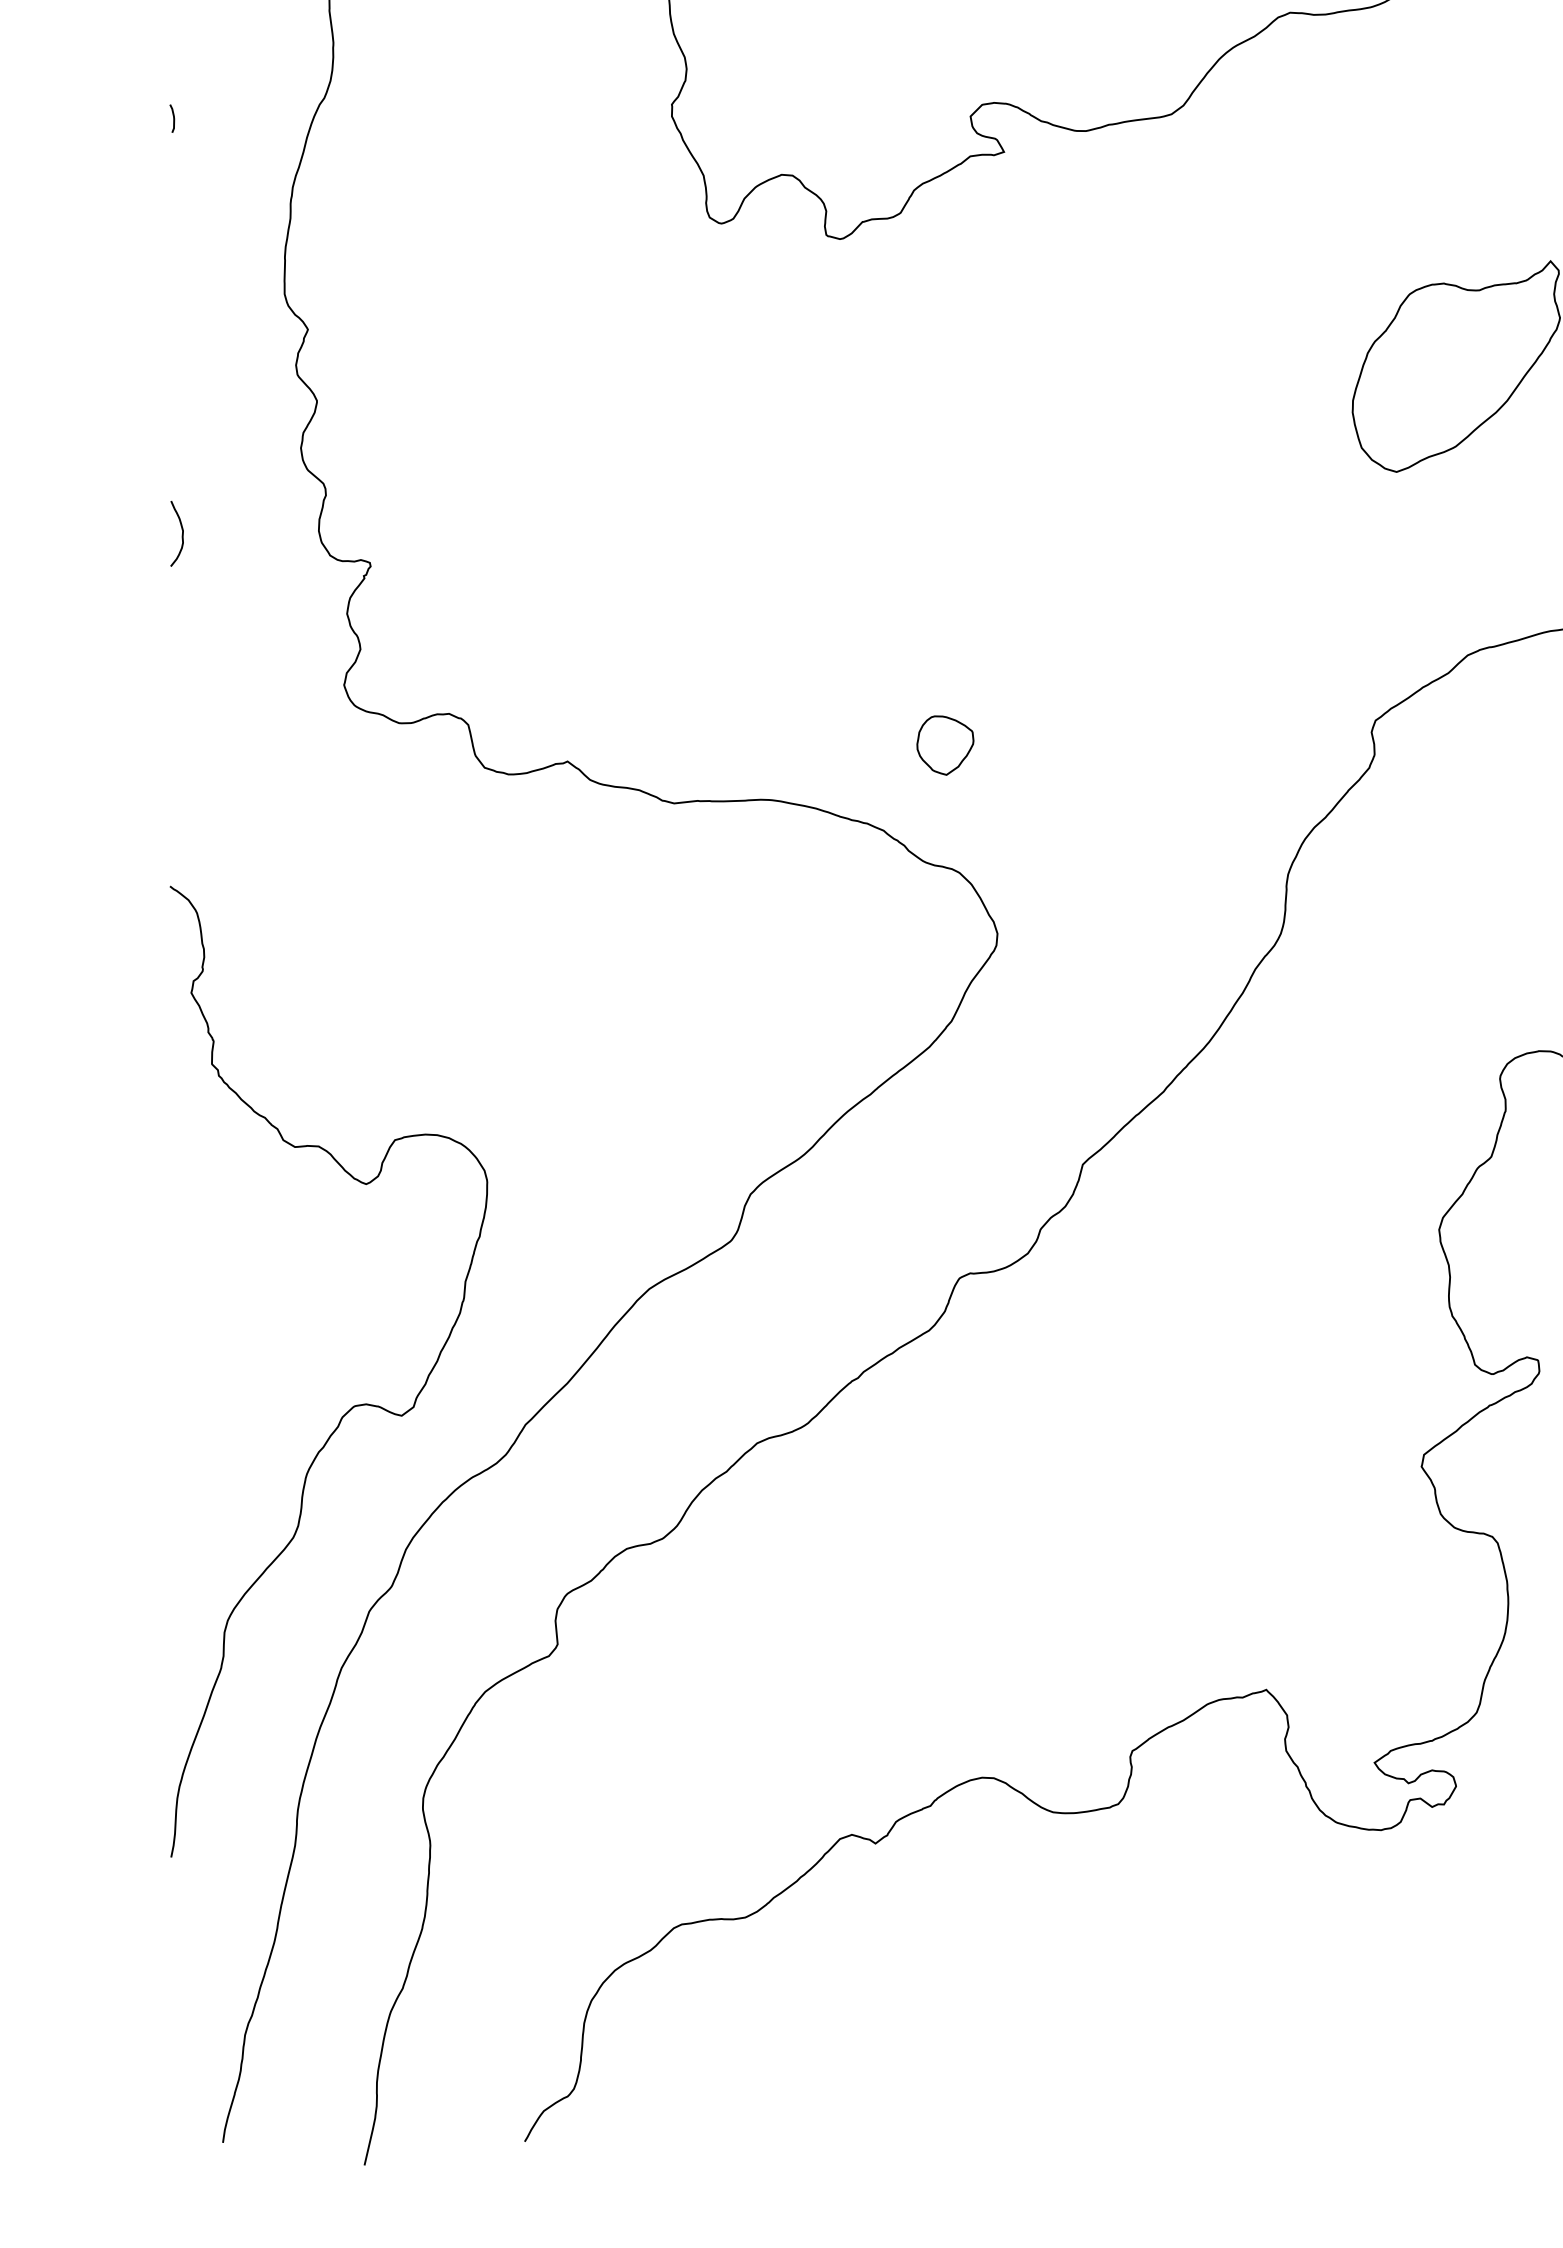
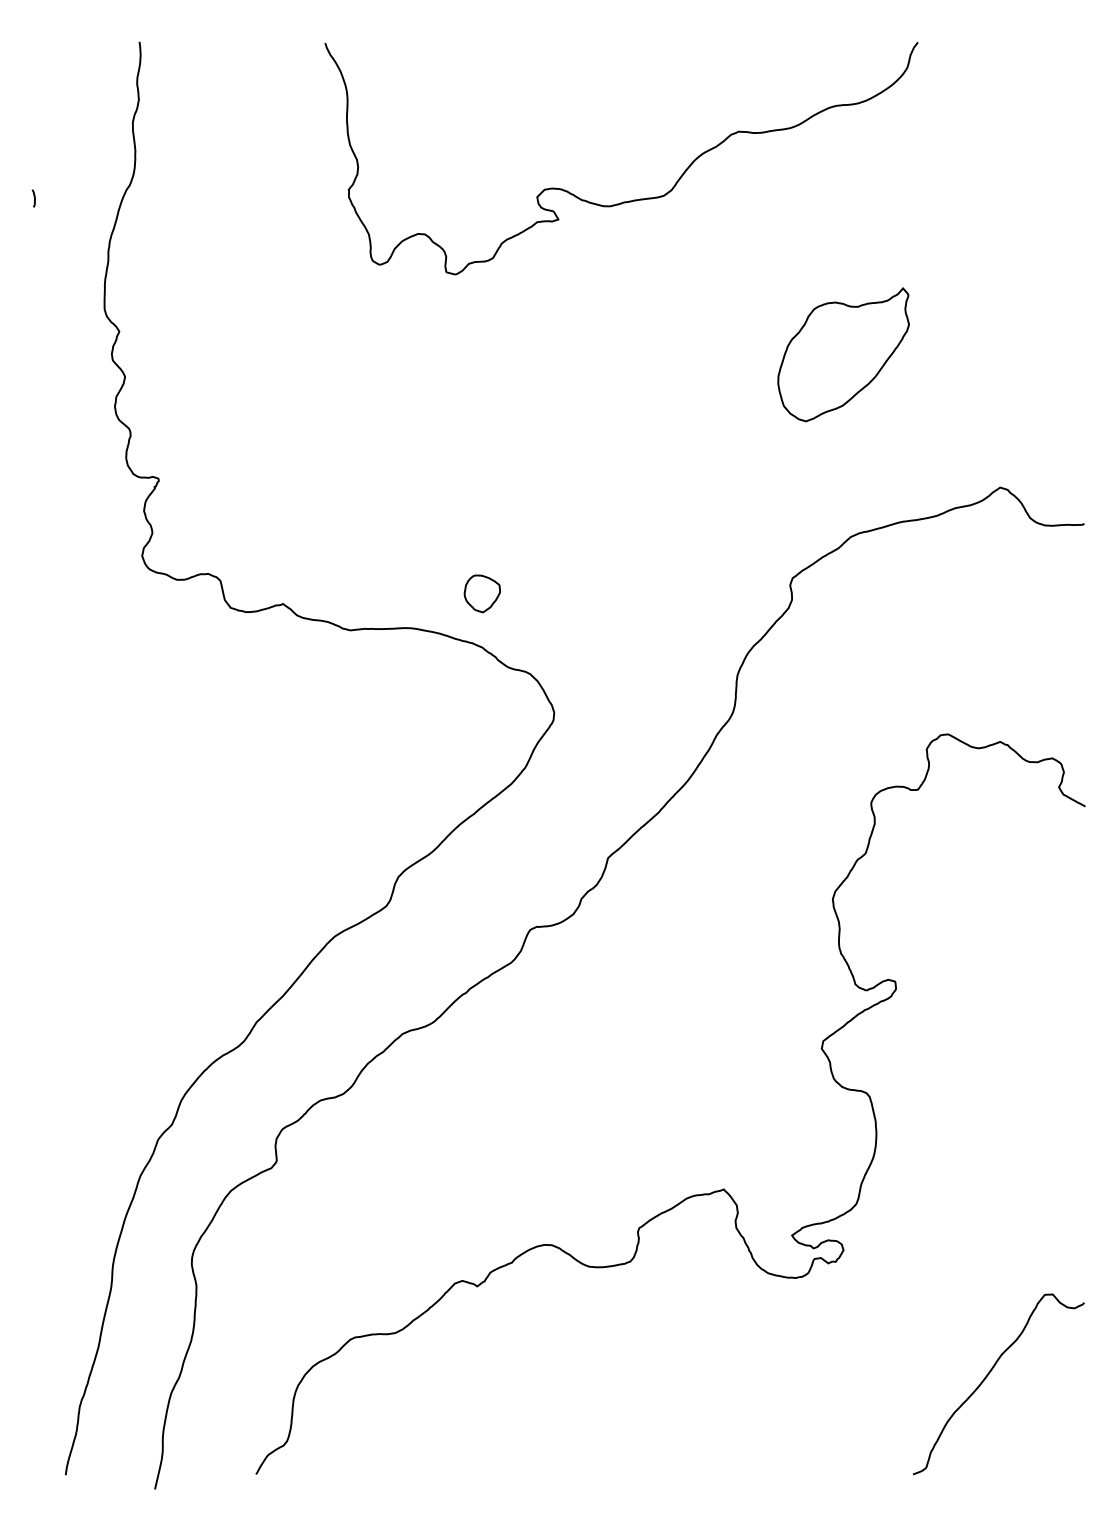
curve: (181, 534) -> (39, 460), removed
part: (944, 744) -> (481, 593), moved
curve: (354, 1404) -> (148, 1009), removed

